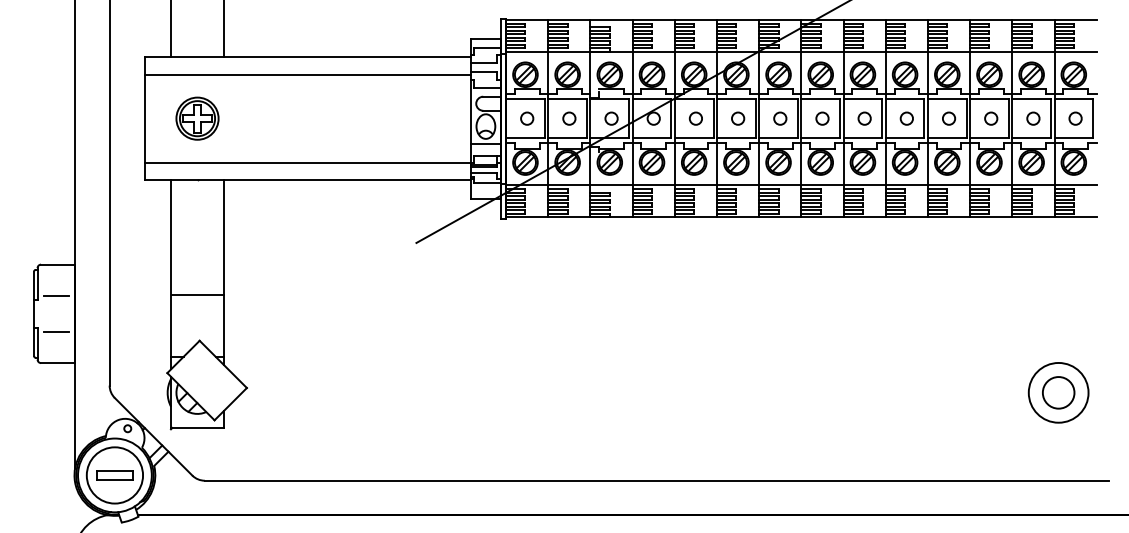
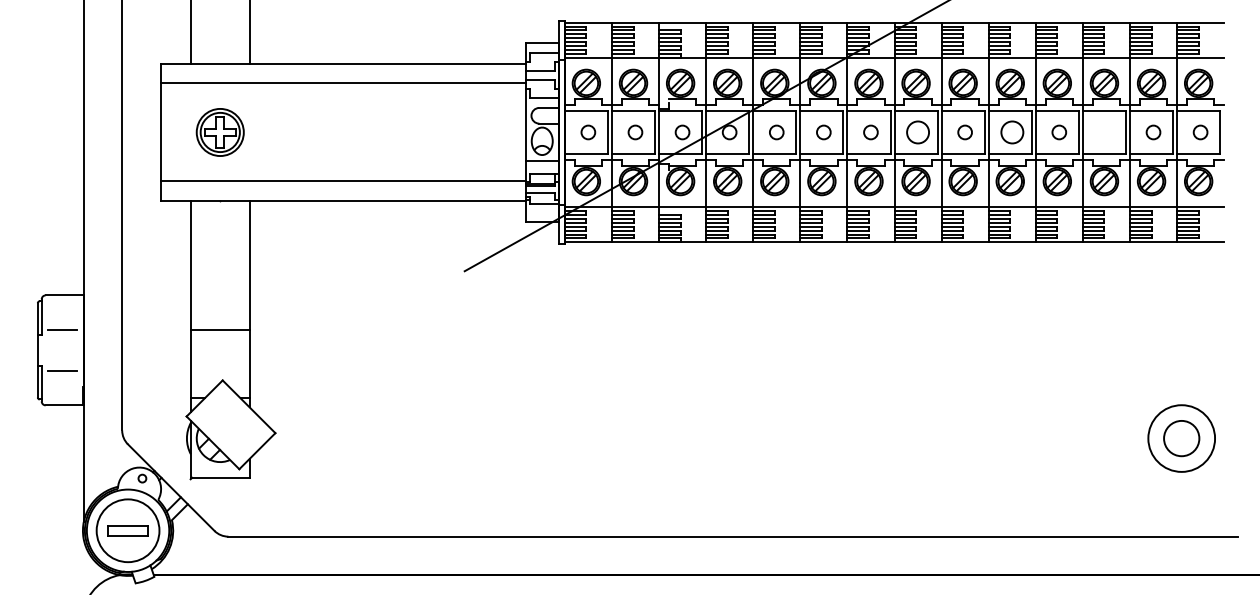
circle: (822, 118) -> (917, 132), size x1.6
circle: (906, 118) -> (1011, 132), size x1.6
circle: (991, 118) -> (1106, 132), removed

